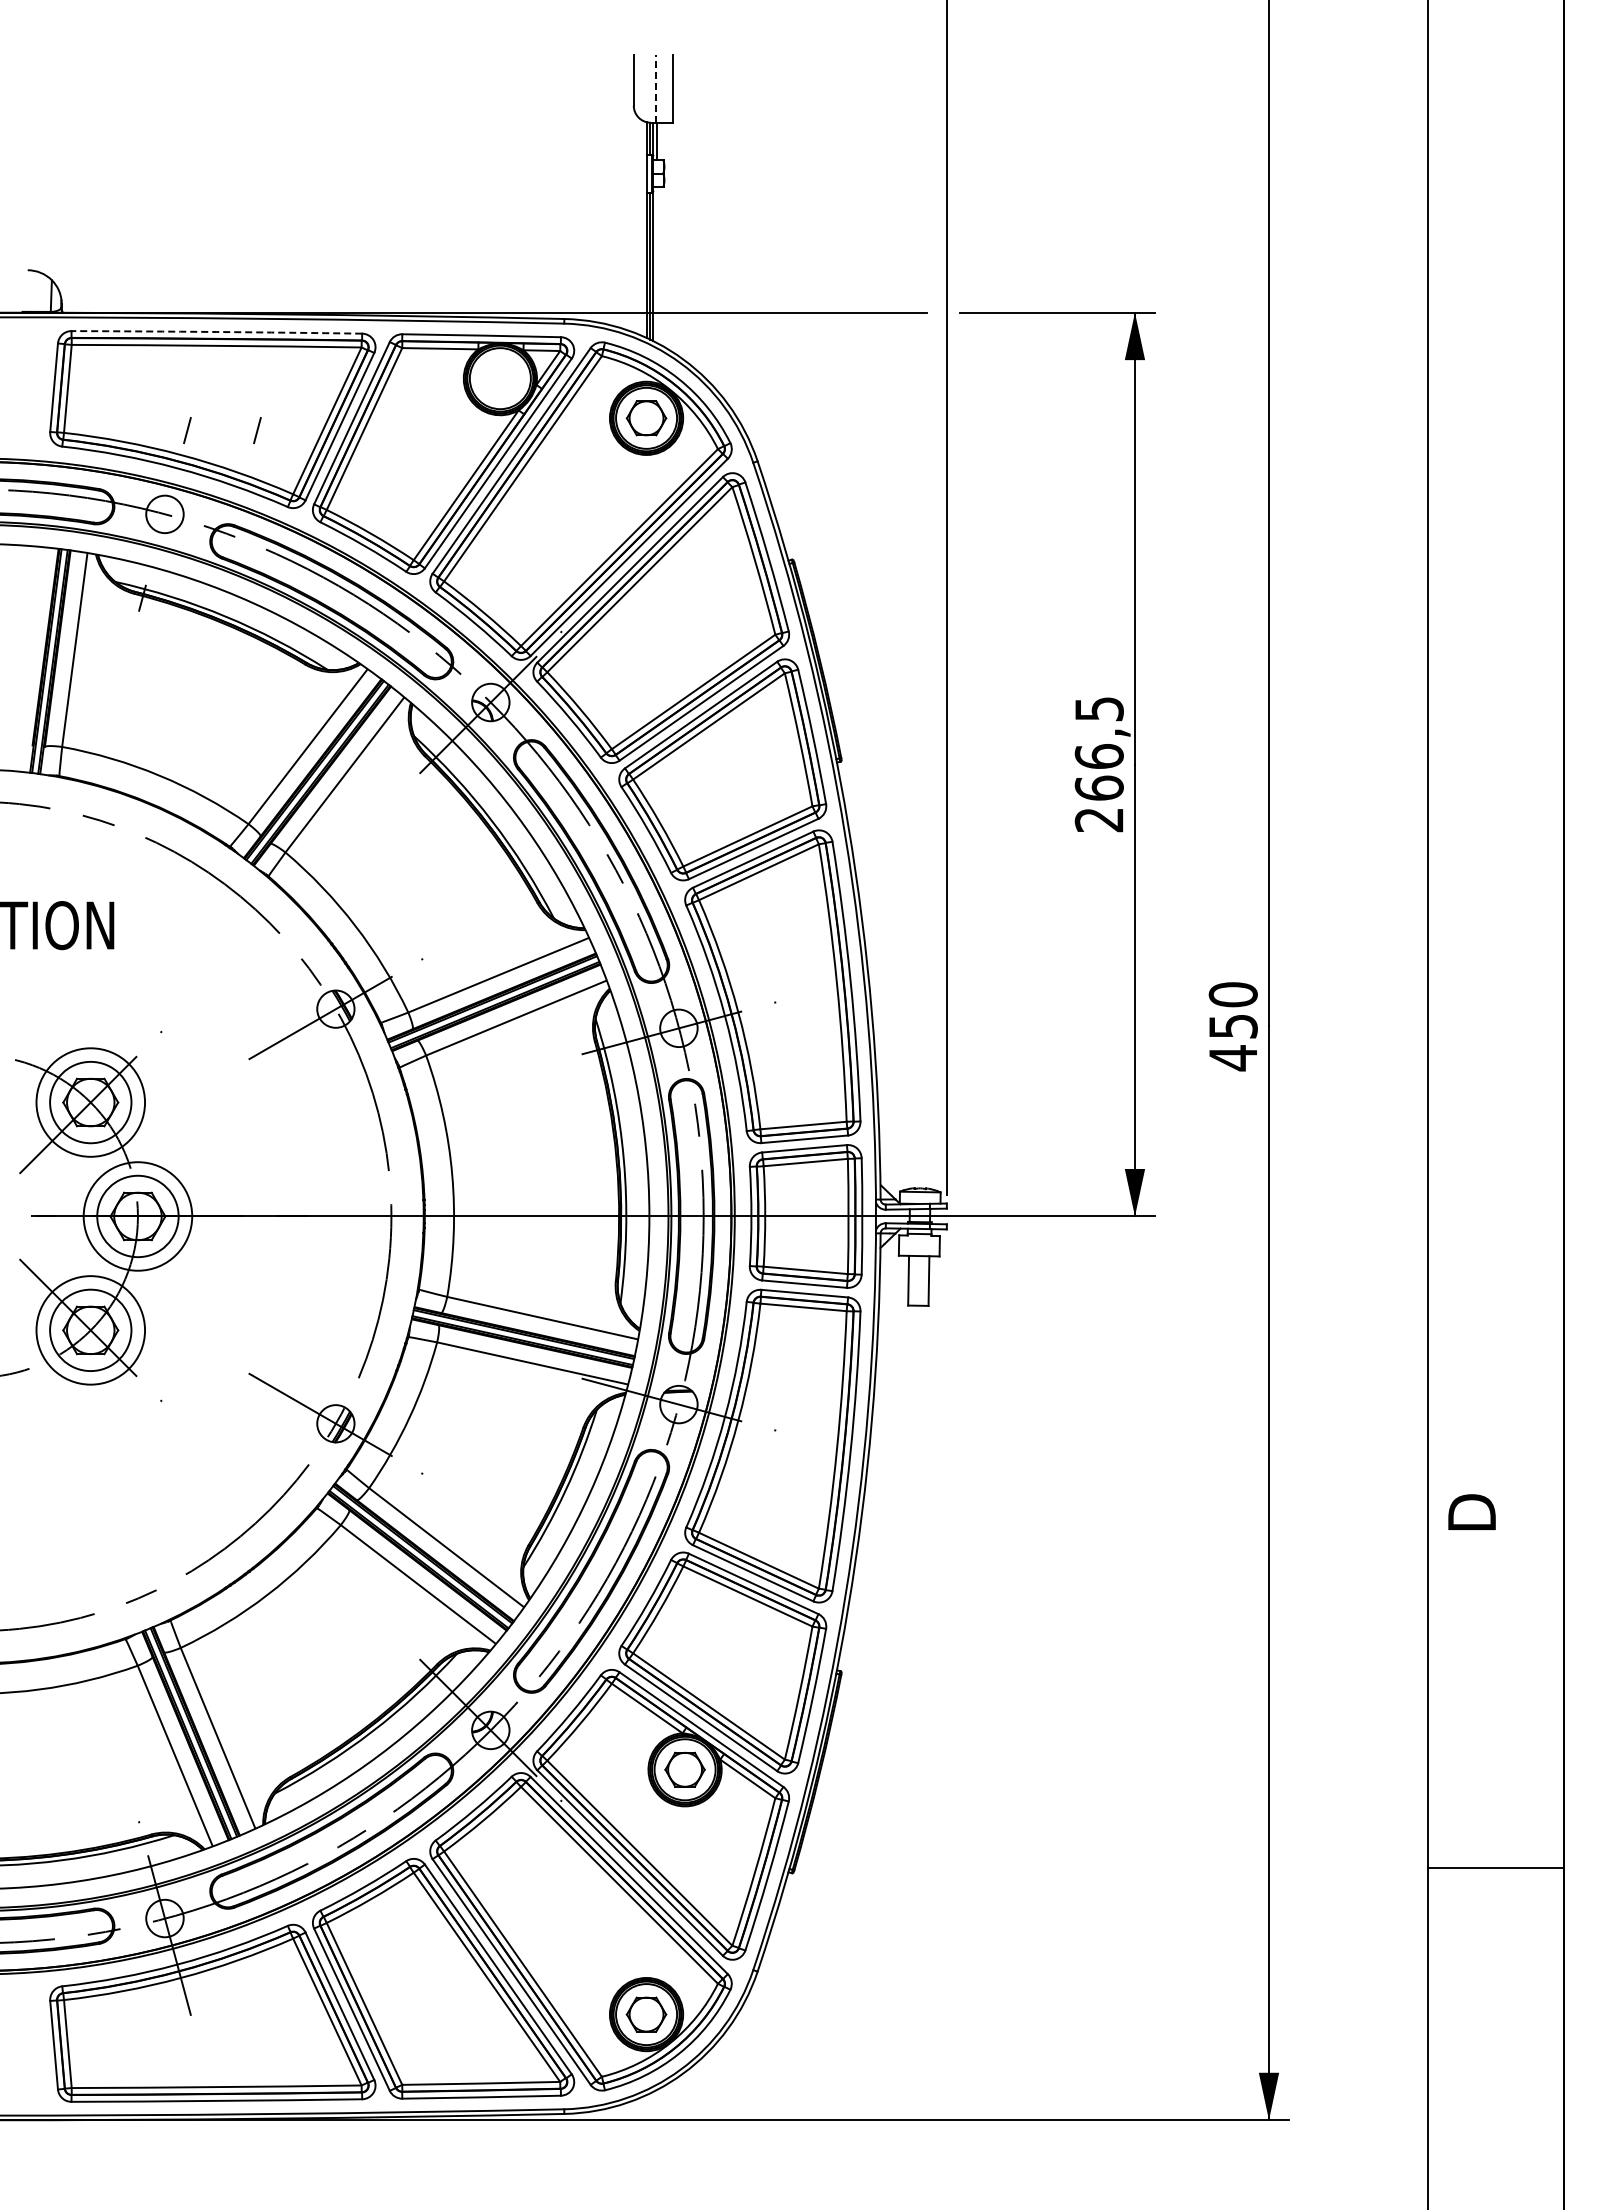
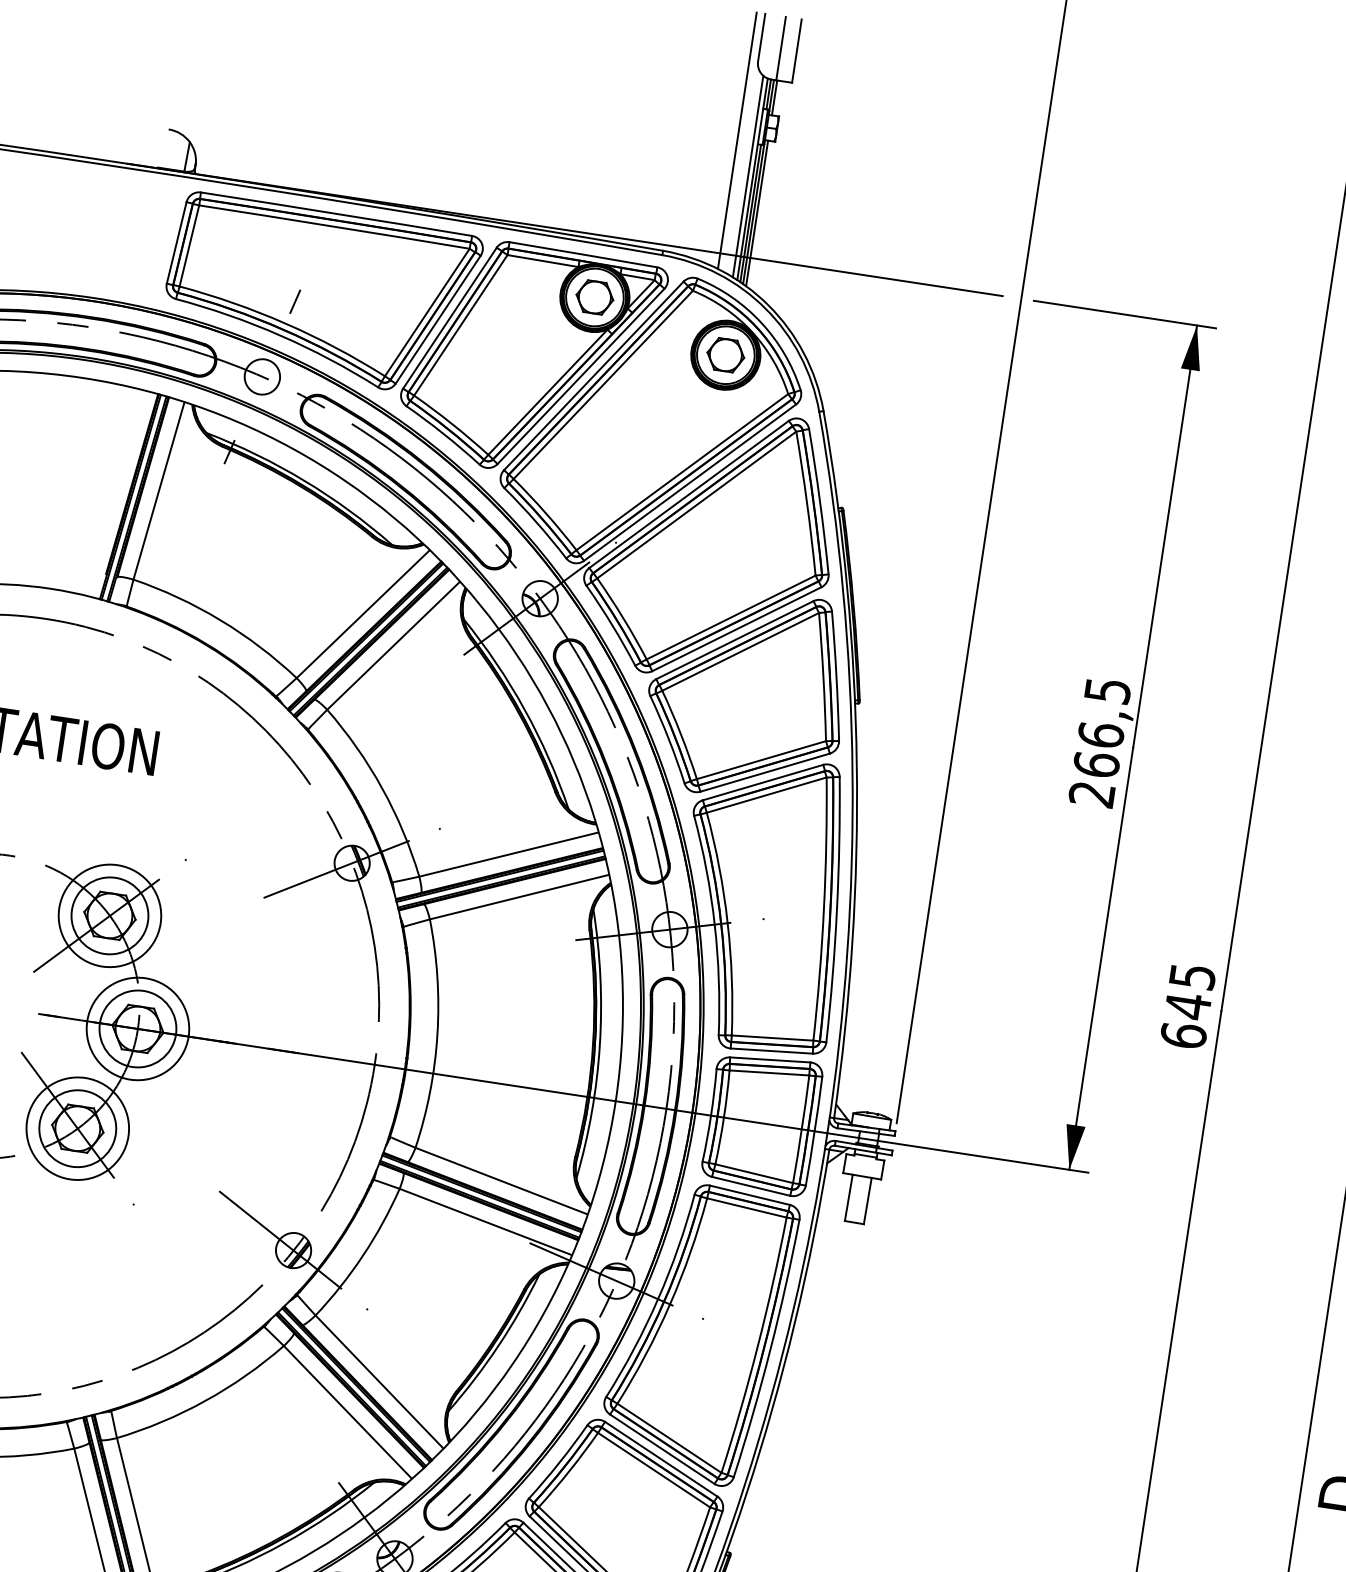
line: (655, 88) -> (780, 48), dashed -> solid
line: (624, 191) -> (737, 140), added
line: (641, 227) -> (748, 176), added
line: (656, 264) -> (756, 212), added
arc: (216, 332) -> (336, 214), dashed -> solid
part: (500, 378) -> (595, 297), added
line: (257, 430) -> (360, 311), removed
text: (1232, 1026) -> (1187, 1006), 450 -> 645

